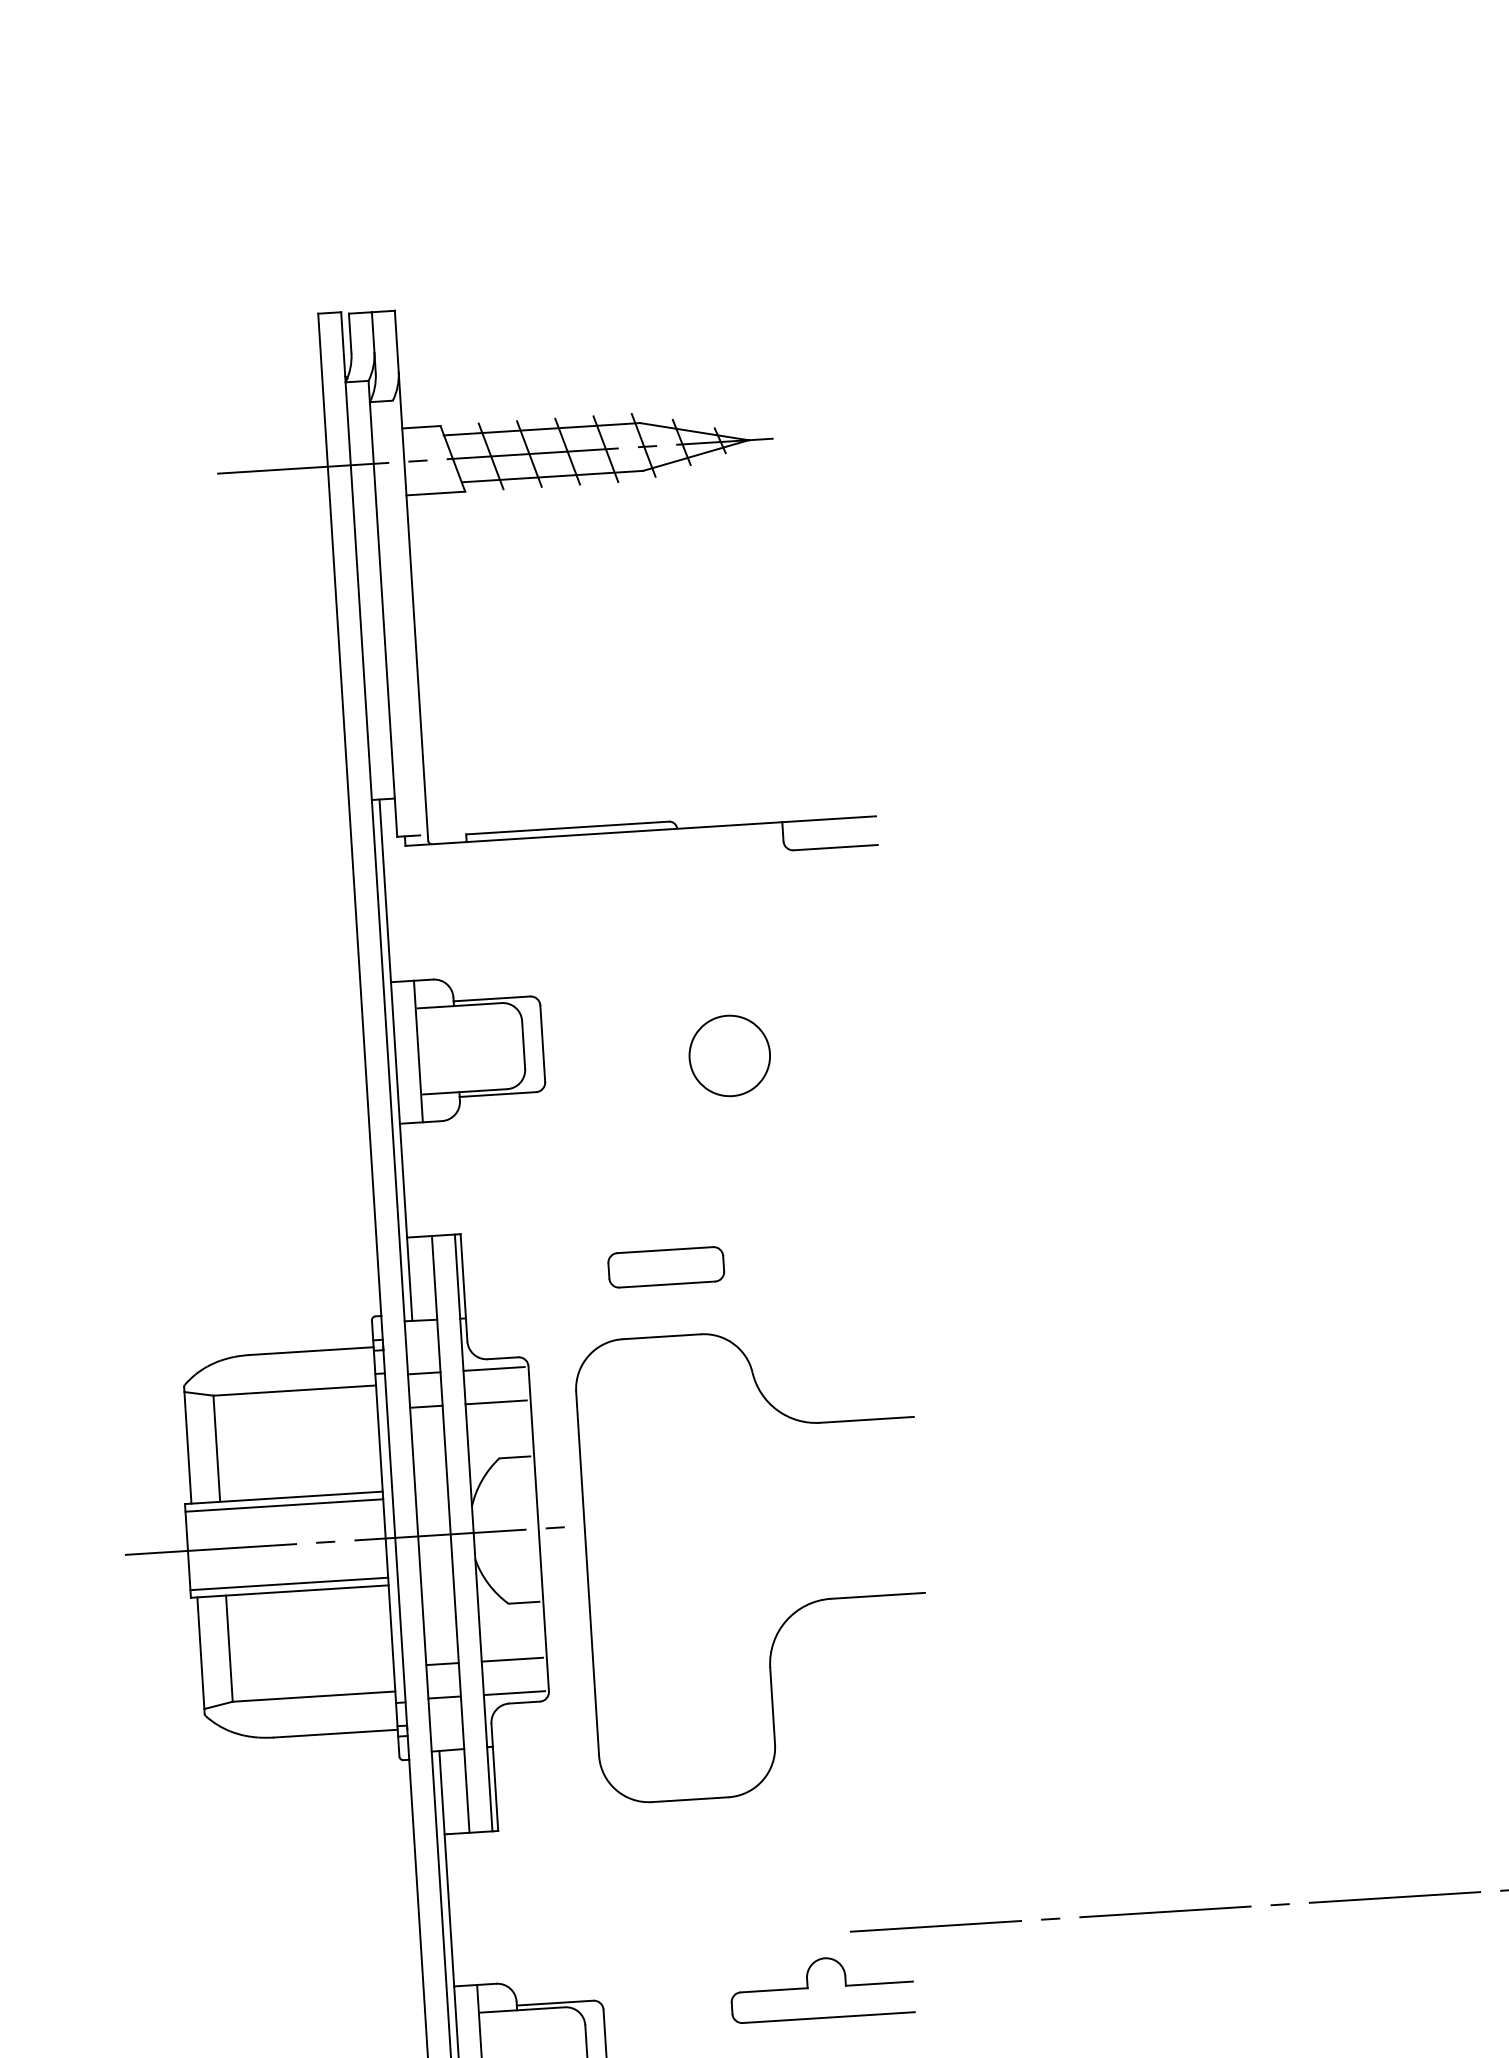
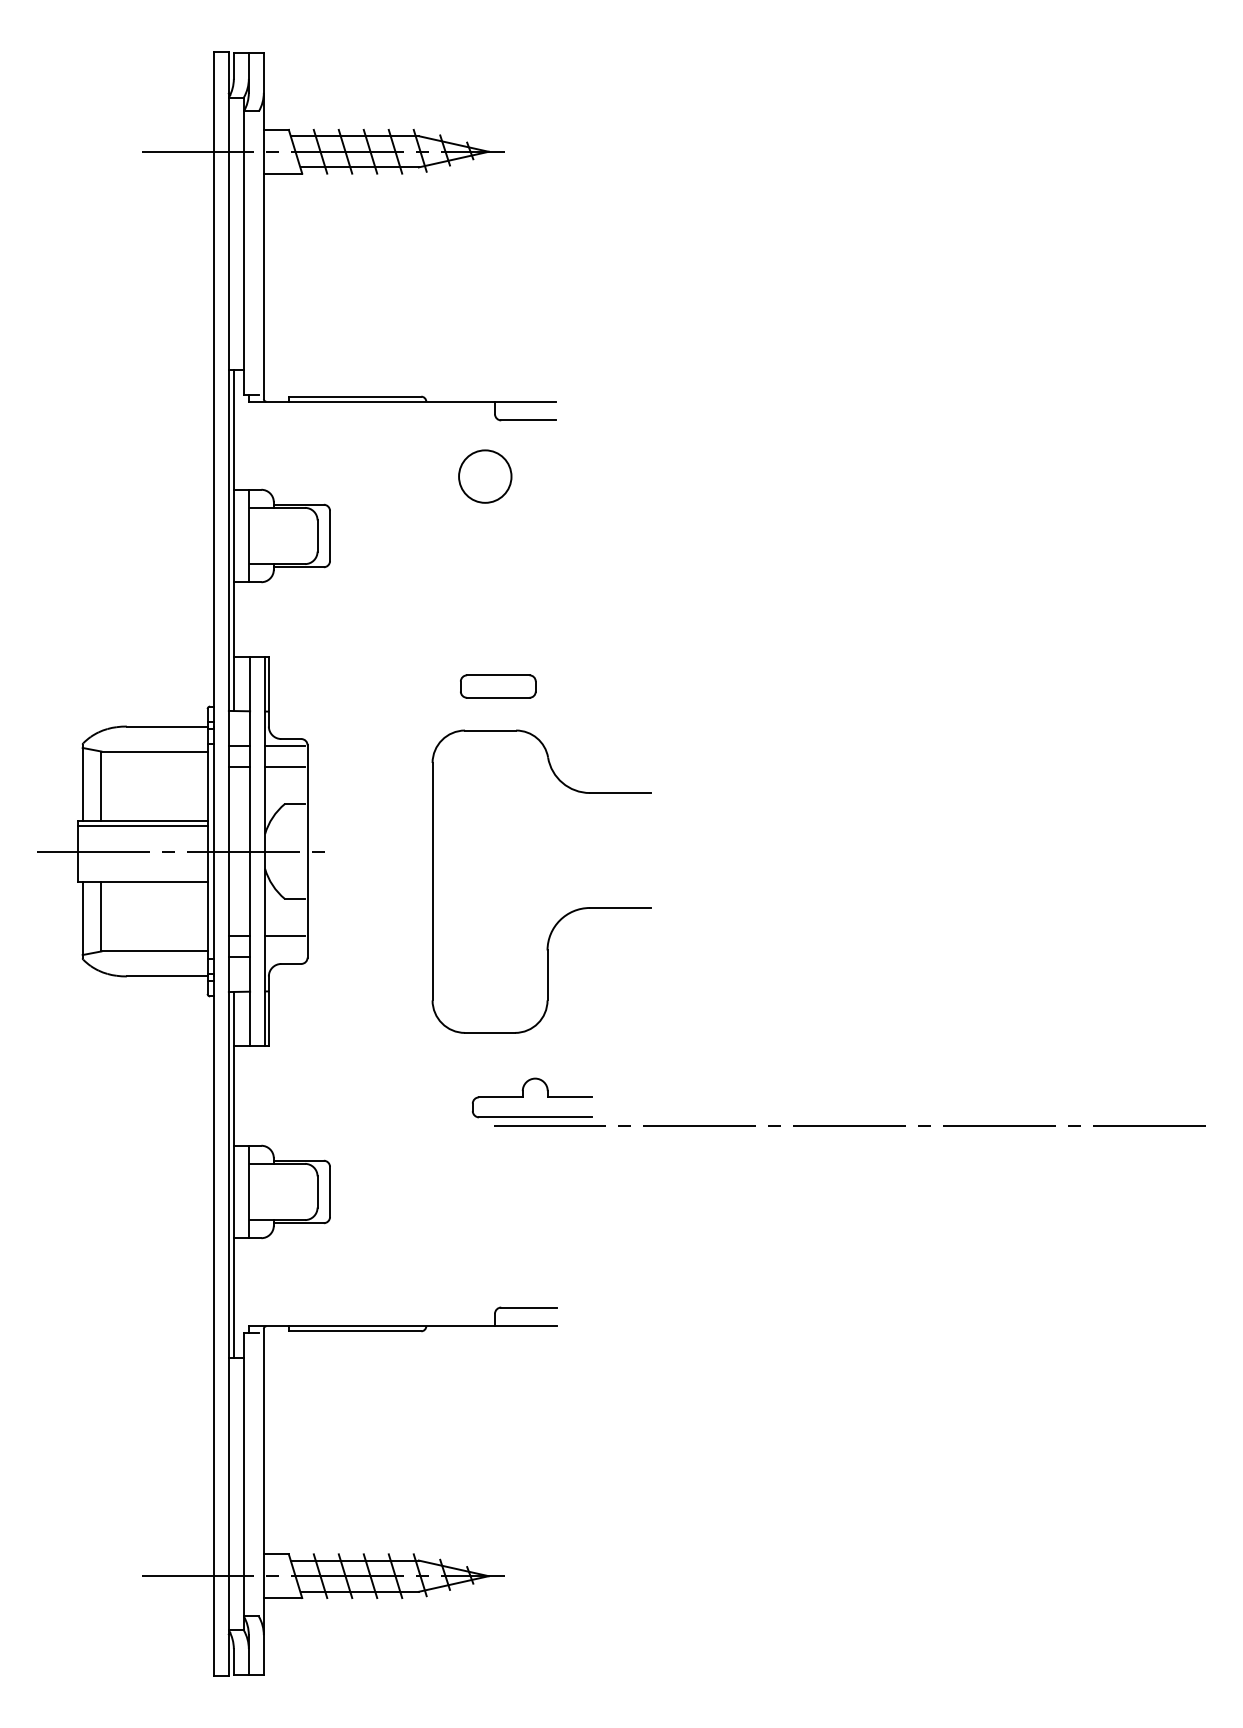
circle: (730, 1055) -> (485, 476), moved
part: (666, 1267) -> (498, 686), moved
line: (288, 1584) -> (142, 877), removed
part: (794, 1611) -> (565, 914), moved
line: (515, 1693) -> (285, 957), removed
part: (808, 1988) -> (523, 1097), moved

